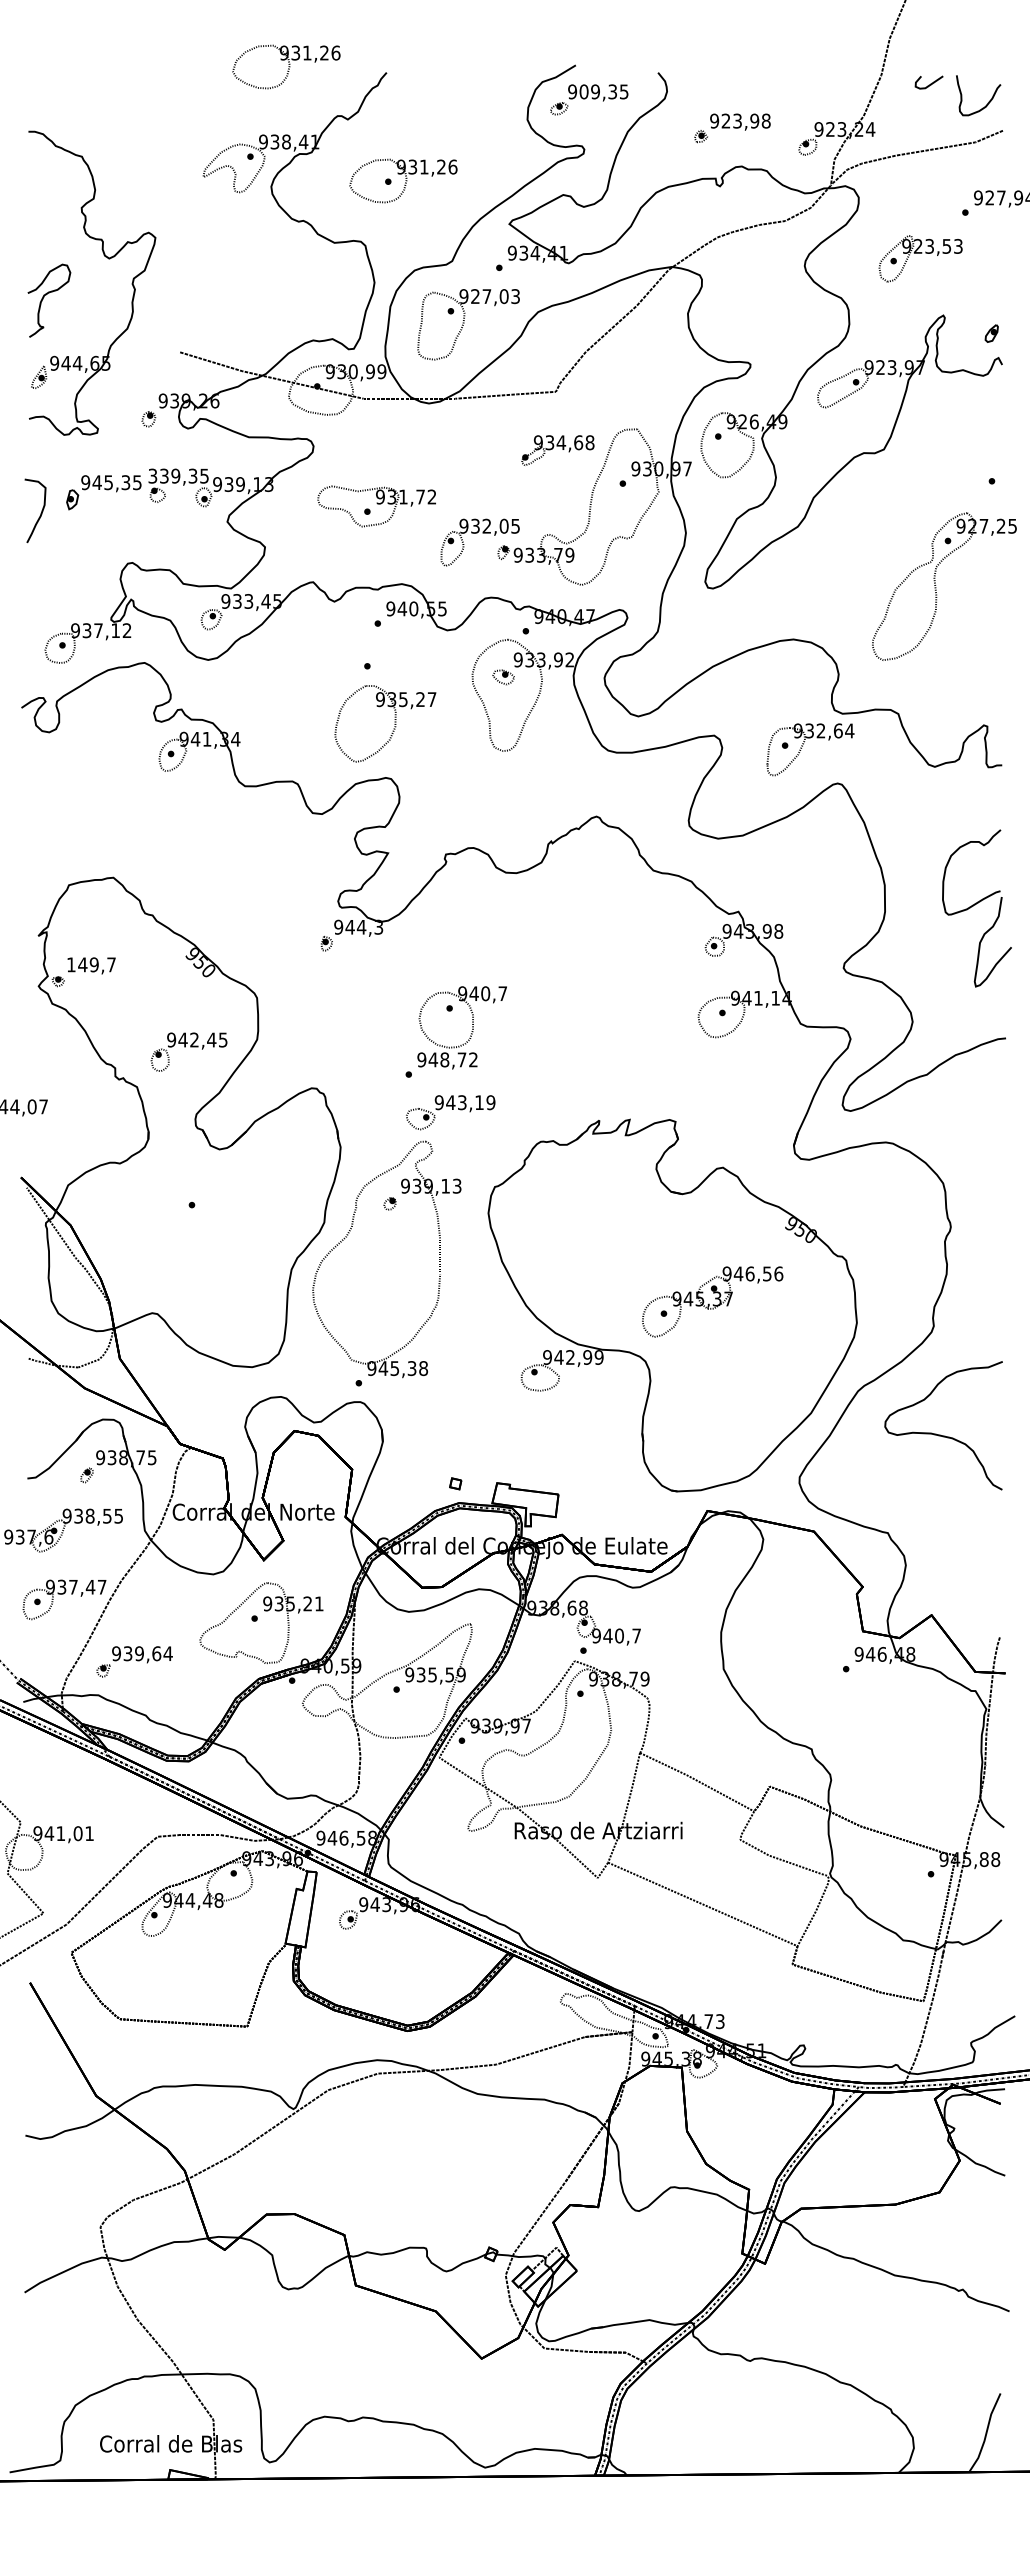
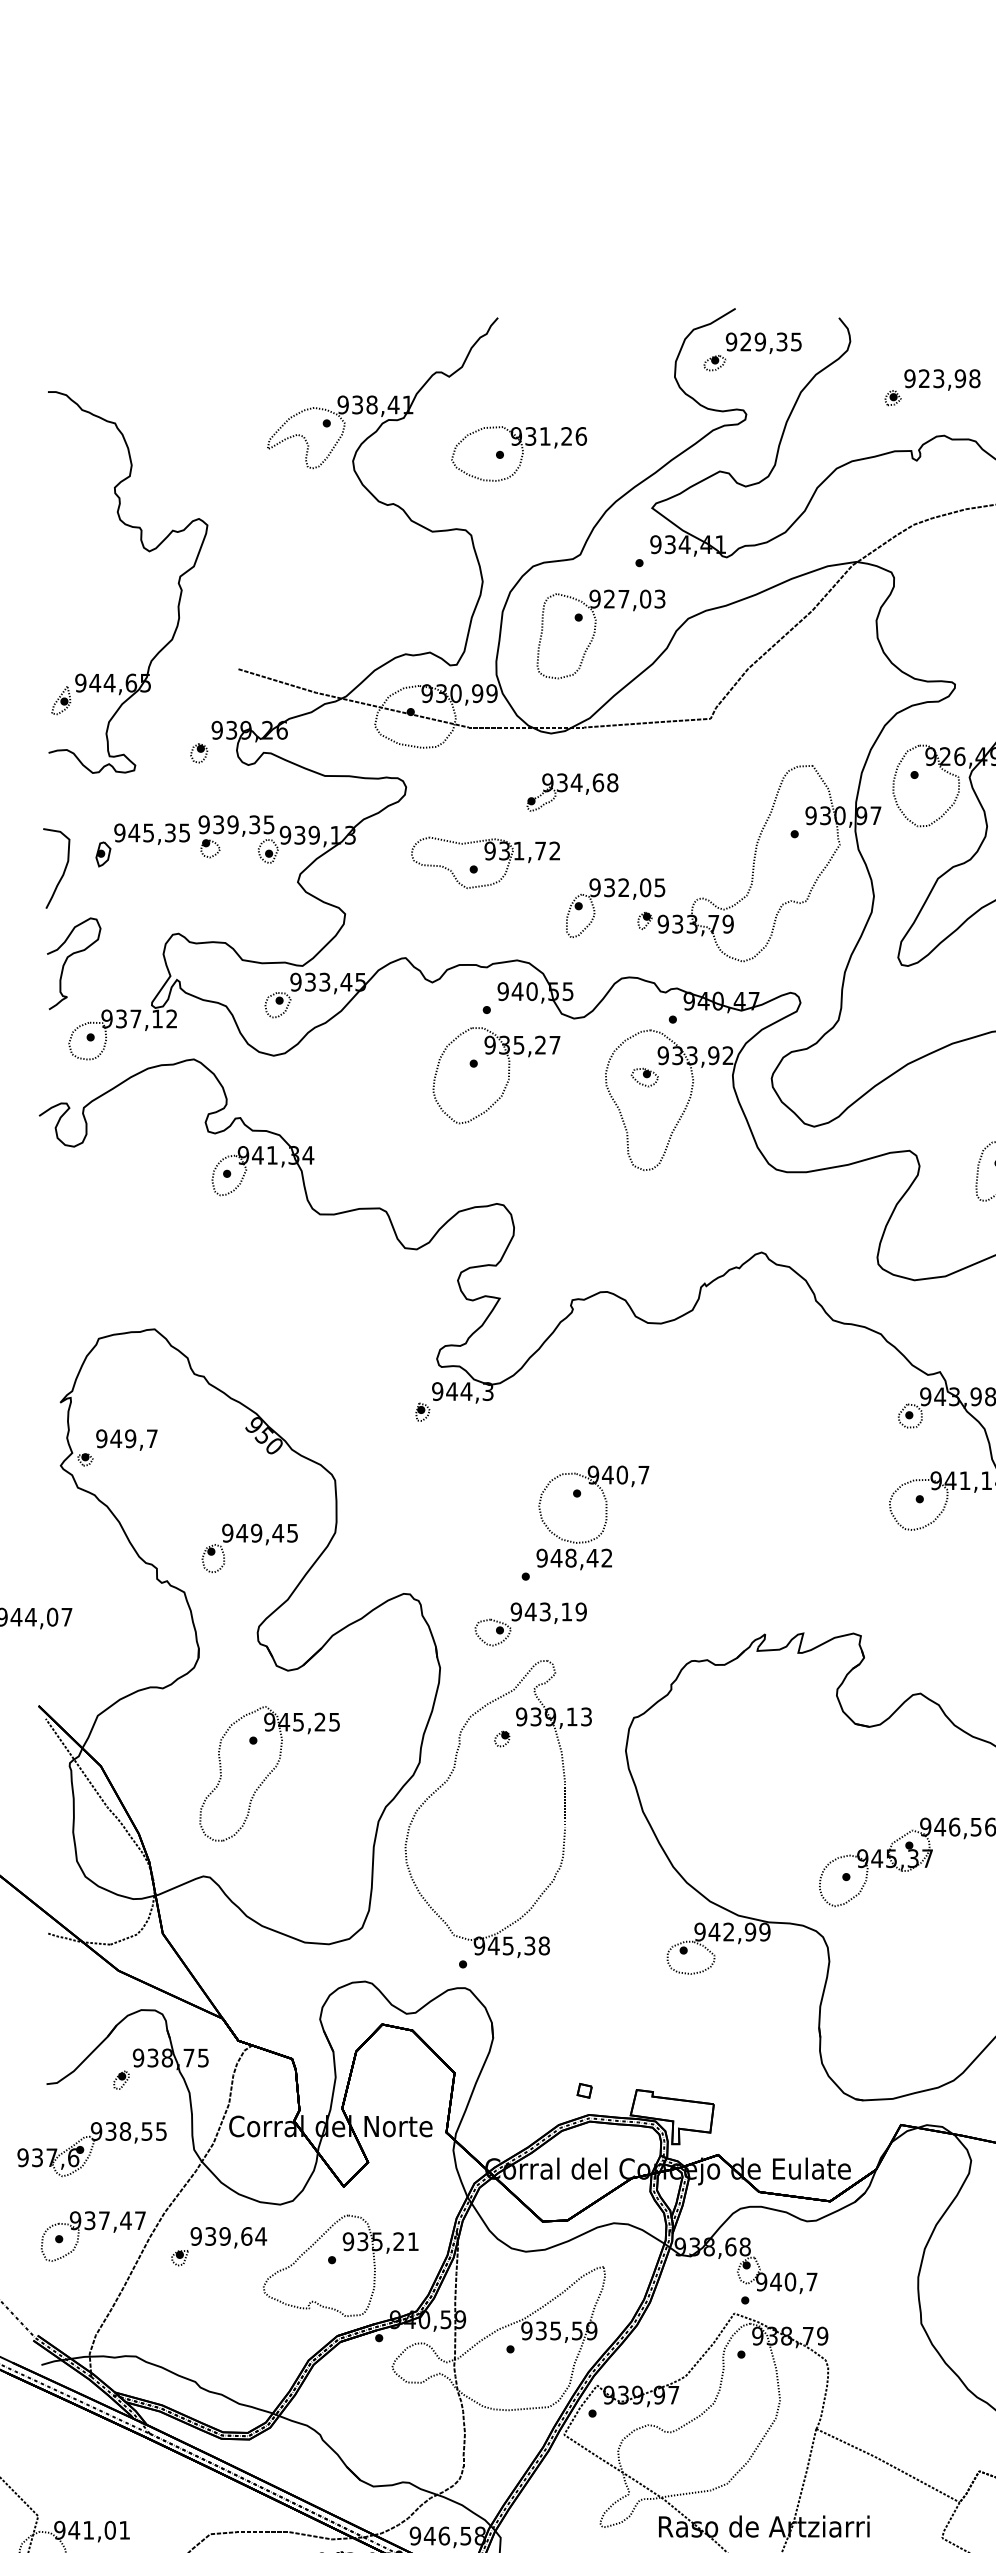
part: (286, 66) -> (372, 310), removed
text: (583, 91) -> (745, 341), 909,35 -> 929,35
curve: (46, 295) -> (70, 957), moved
part: (557, 450) -> (571, 792), moved
text: (152, 475) -> (203, 823), 339,35 -> 939,35
part: (394, 722) -> (507, 1073), moved
text: (70, 964) -> (100, 1438), 149,7 -> 949,7
text: (194, 1039) -> (256, 1532), 942,45 -> 949,45
text: (461, 1059) -> (591, 1557), 948,72 -> 948,42
part: (450, 1112) -> (530, 1624), moved
part: (204, 1231) -> (269, 1773), added
part: (134, 1661) -> (218, 2246), moved

